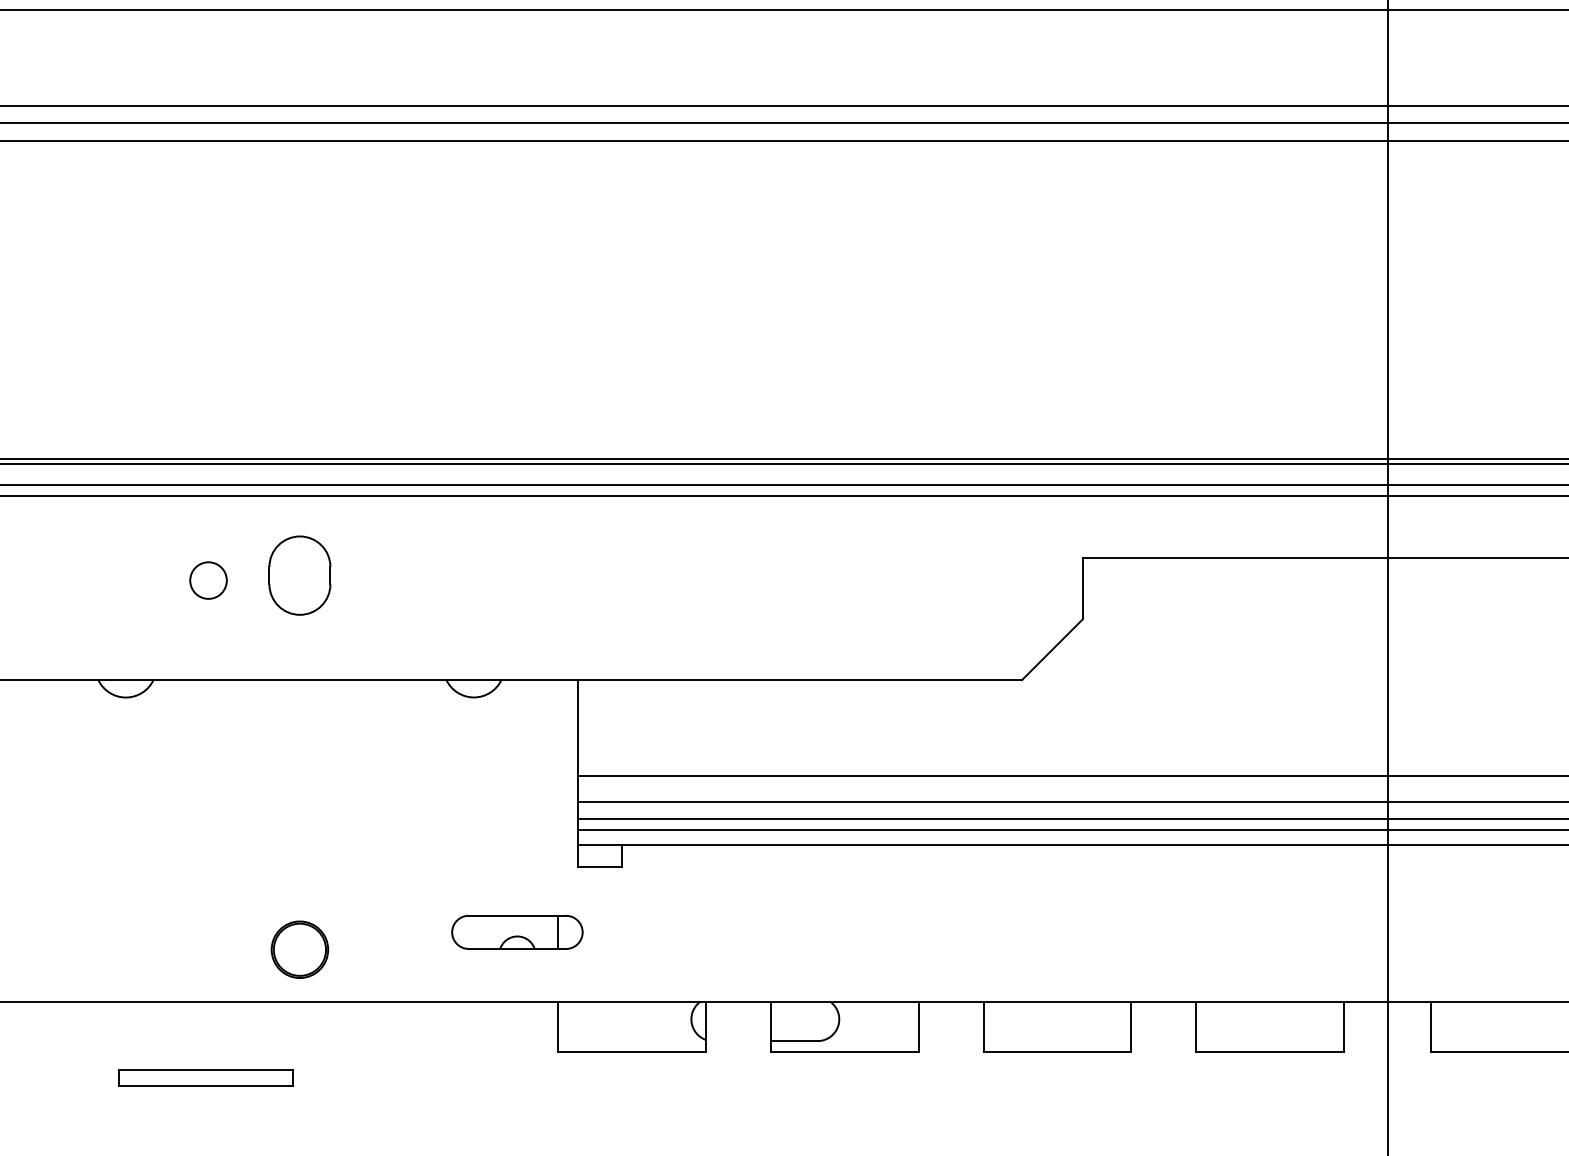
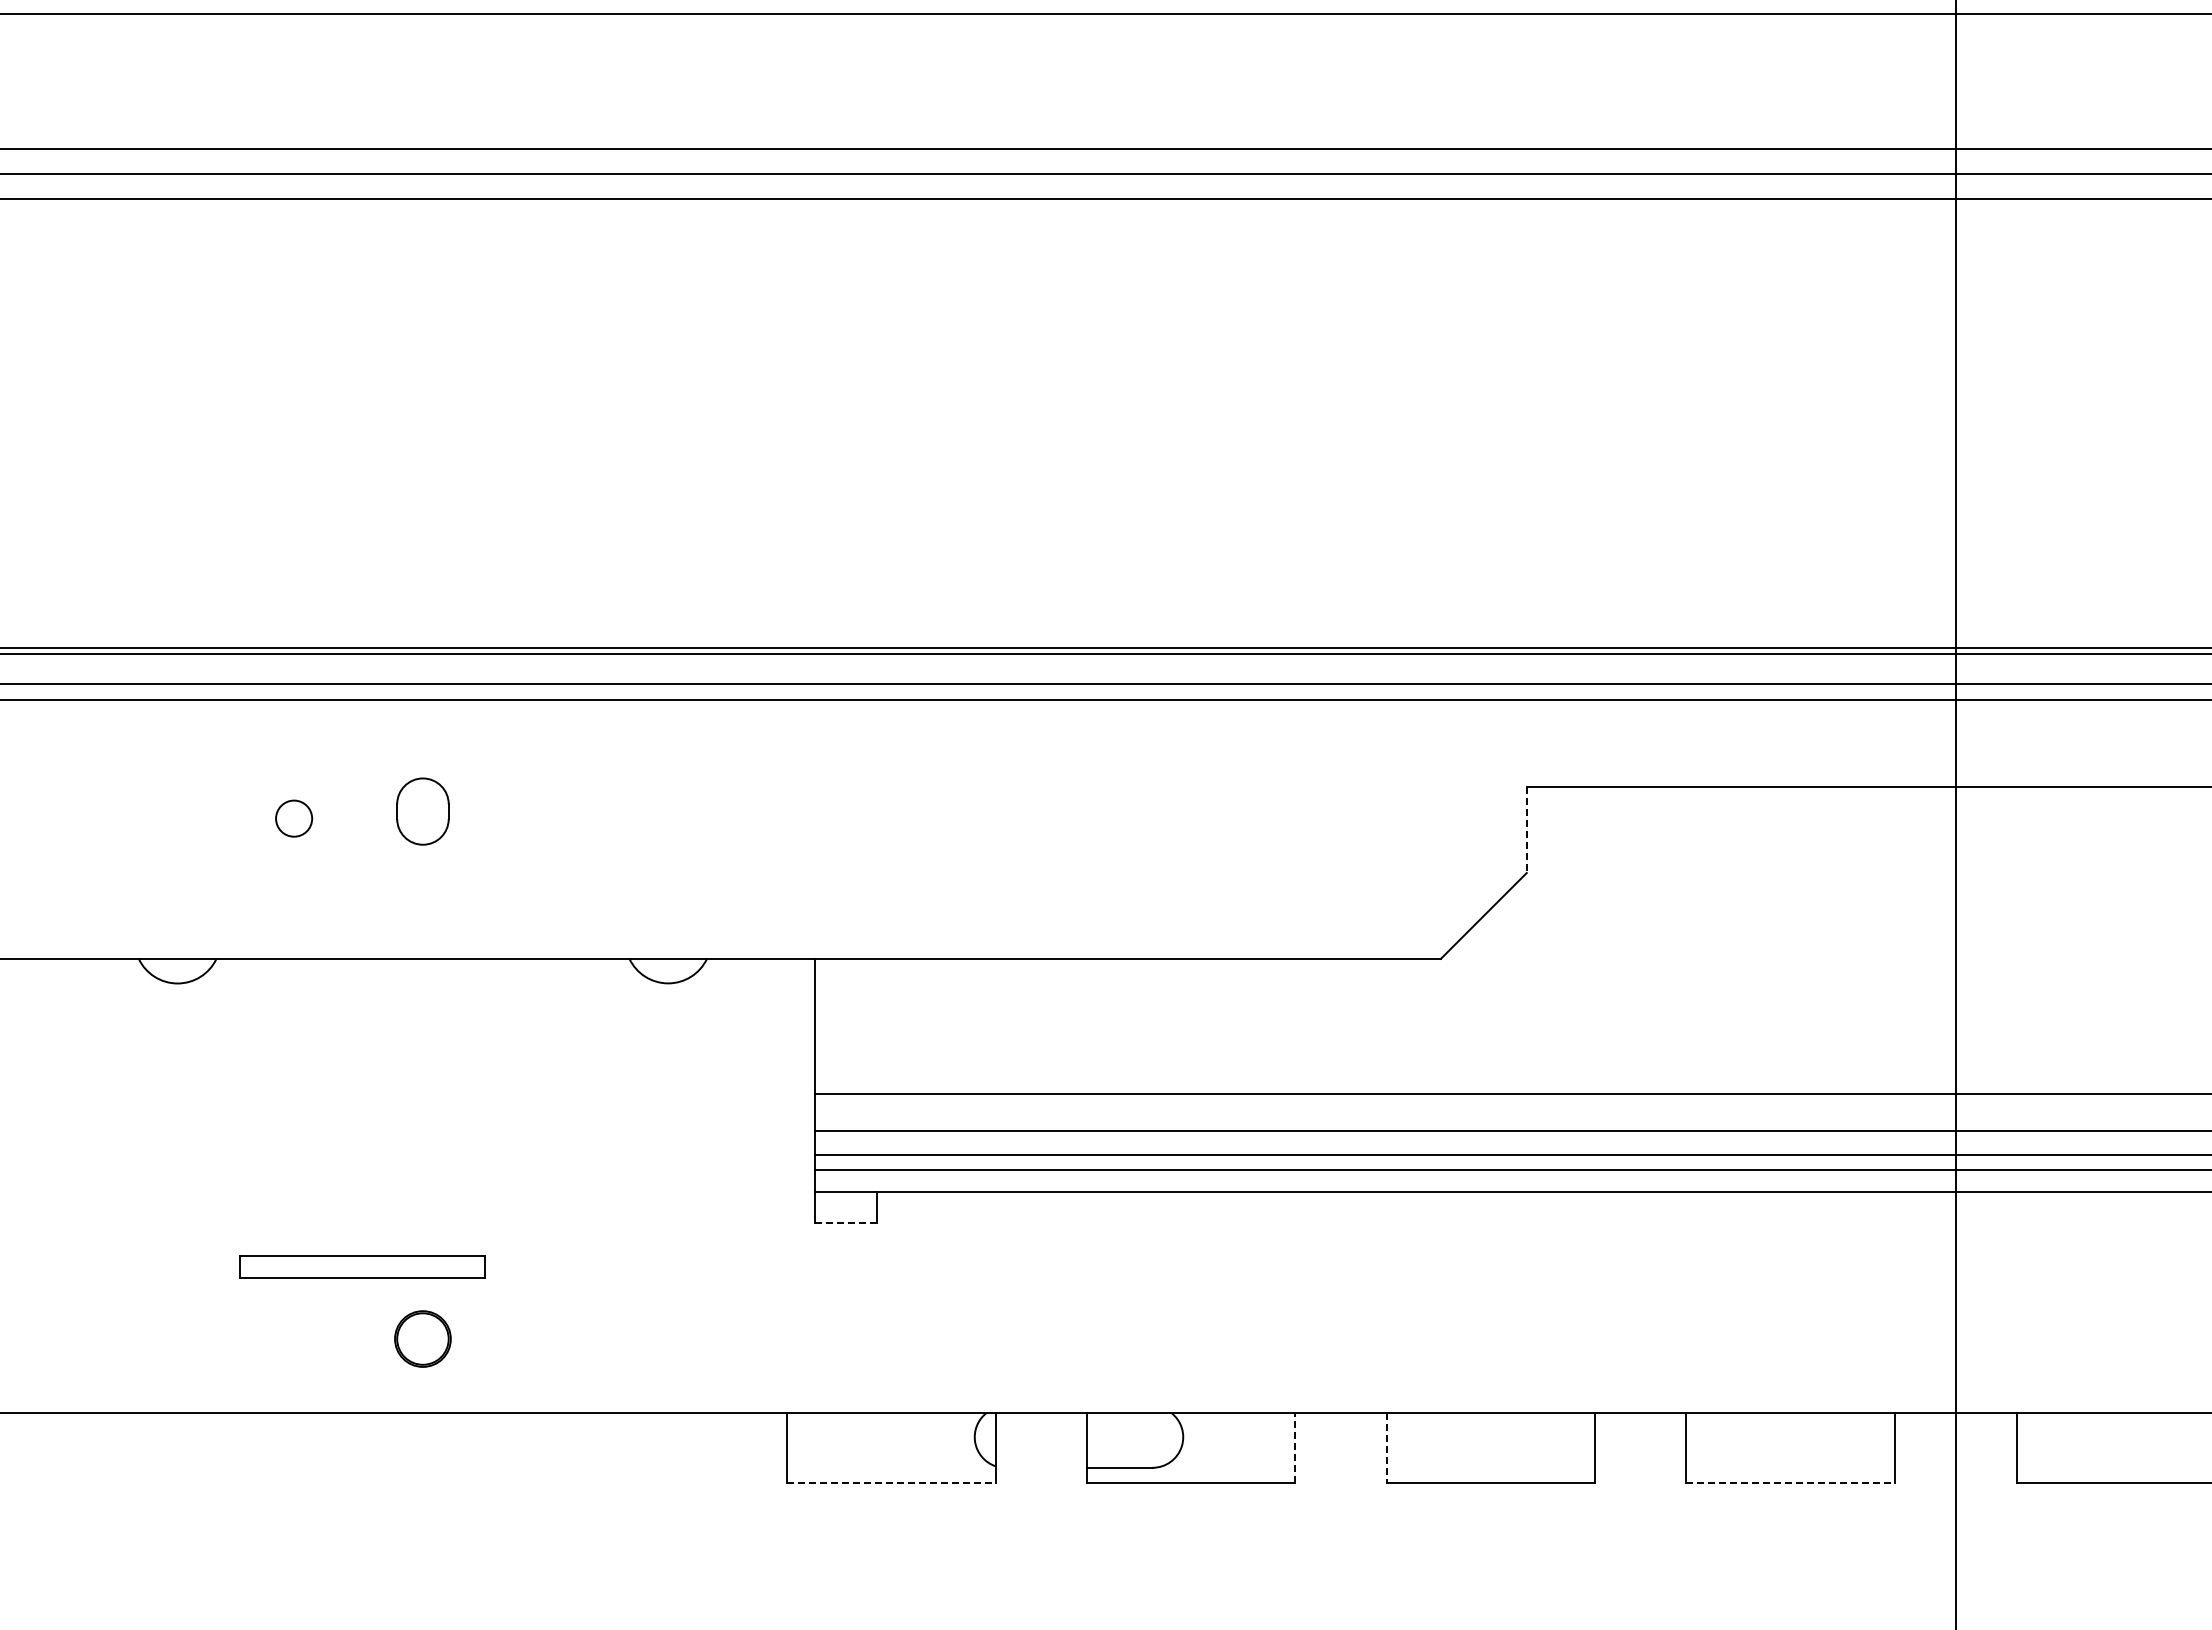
part: (299, 575) -> (422, 811), size x0.6
circle: (208, 580) -> (293, 818), size x0.7
line: (1082, 588) -> (1526, 830), solid -> dashed
line: (600, 867) -> (846, 1222), solid -> dashed
part: (517, 932) -> (729, 1314), removed
part: (299, 949) -> (422, 1338), size x0.7
line: (918, 1026) -> (1295, 1447), solid -> dashed
line: (983, 1027) -> (1386, 1448), solid -> dashed
line: (633, 1052) -> (892, 1483), solid -> dashed
line: (1270, 1052) -> (1790, 1483), solid -> dashed
part: (205, 1077) -> (362, 1266), moved

